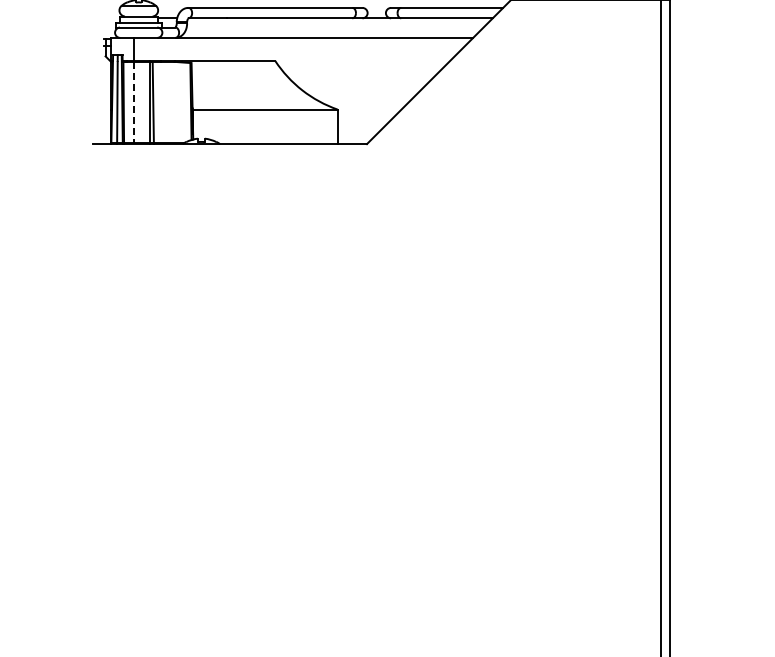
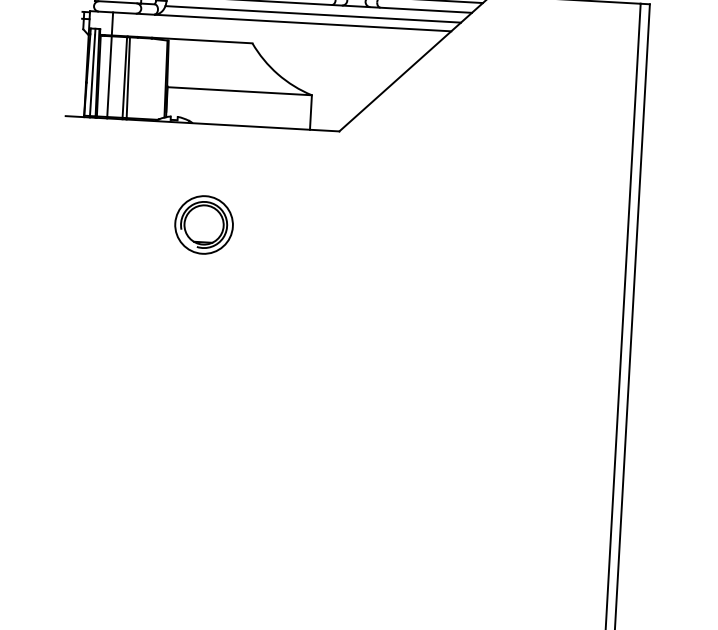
line: (334, 28) -> (313, 14), added
line: (134, 103) -> (109, 77), dashed -> solid
part: (236, 244) -> (203, 224), added

